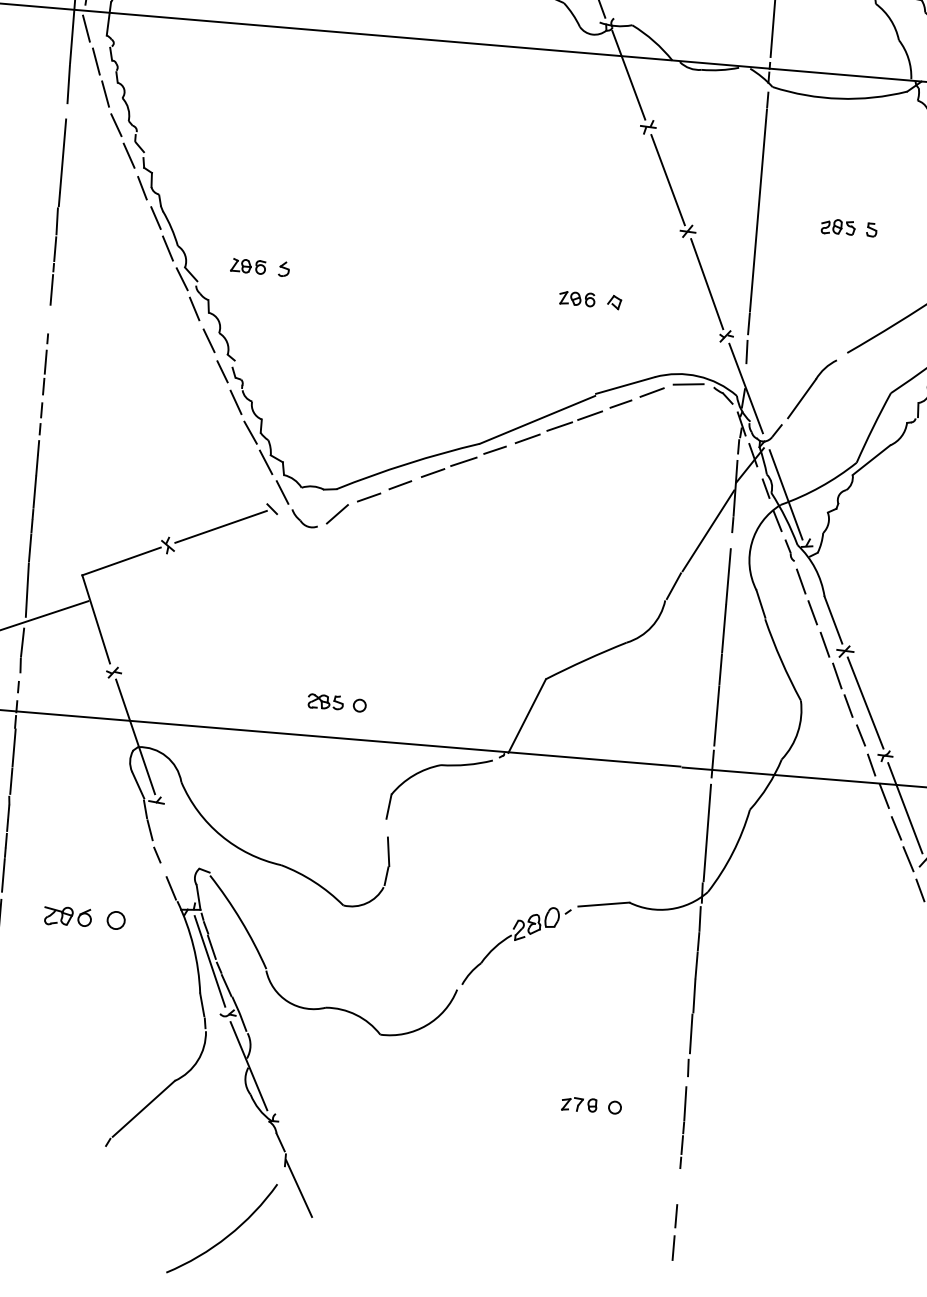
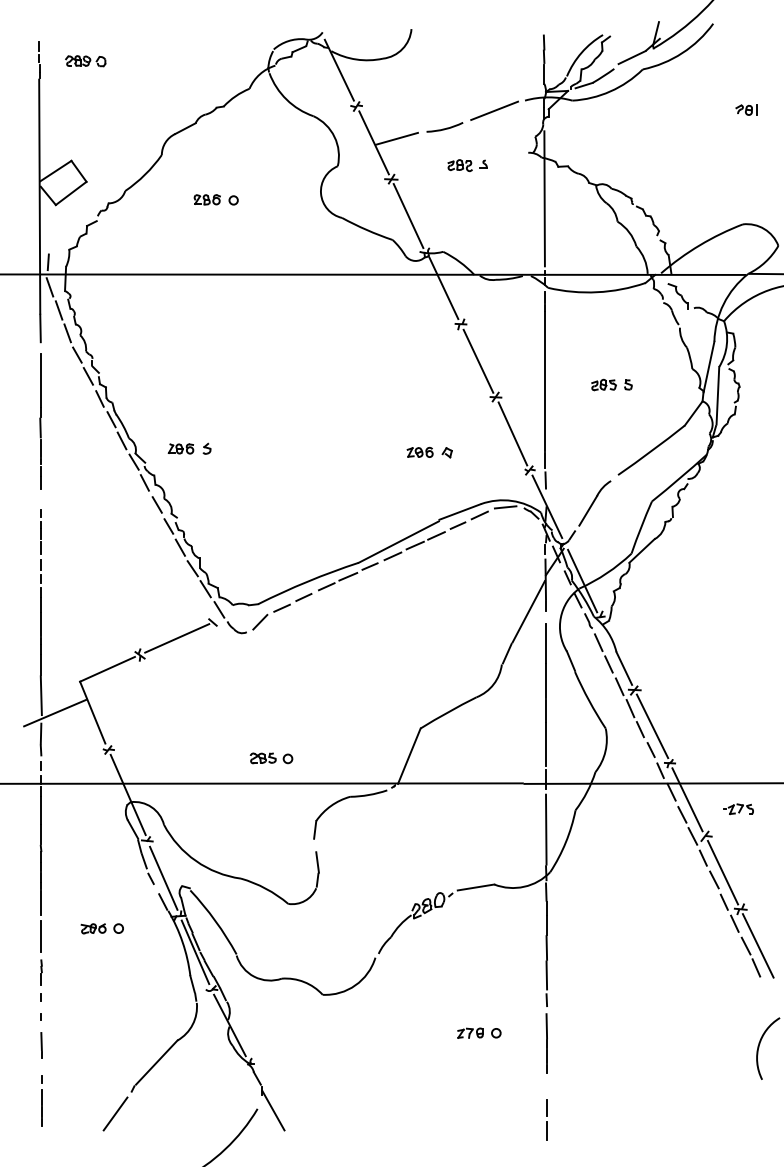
line: (174, 854) -> (163, 877), added
part: (83, 917) -> (101, 928), size x0.71
line: (81, 1174) -> (115, 1113), added

